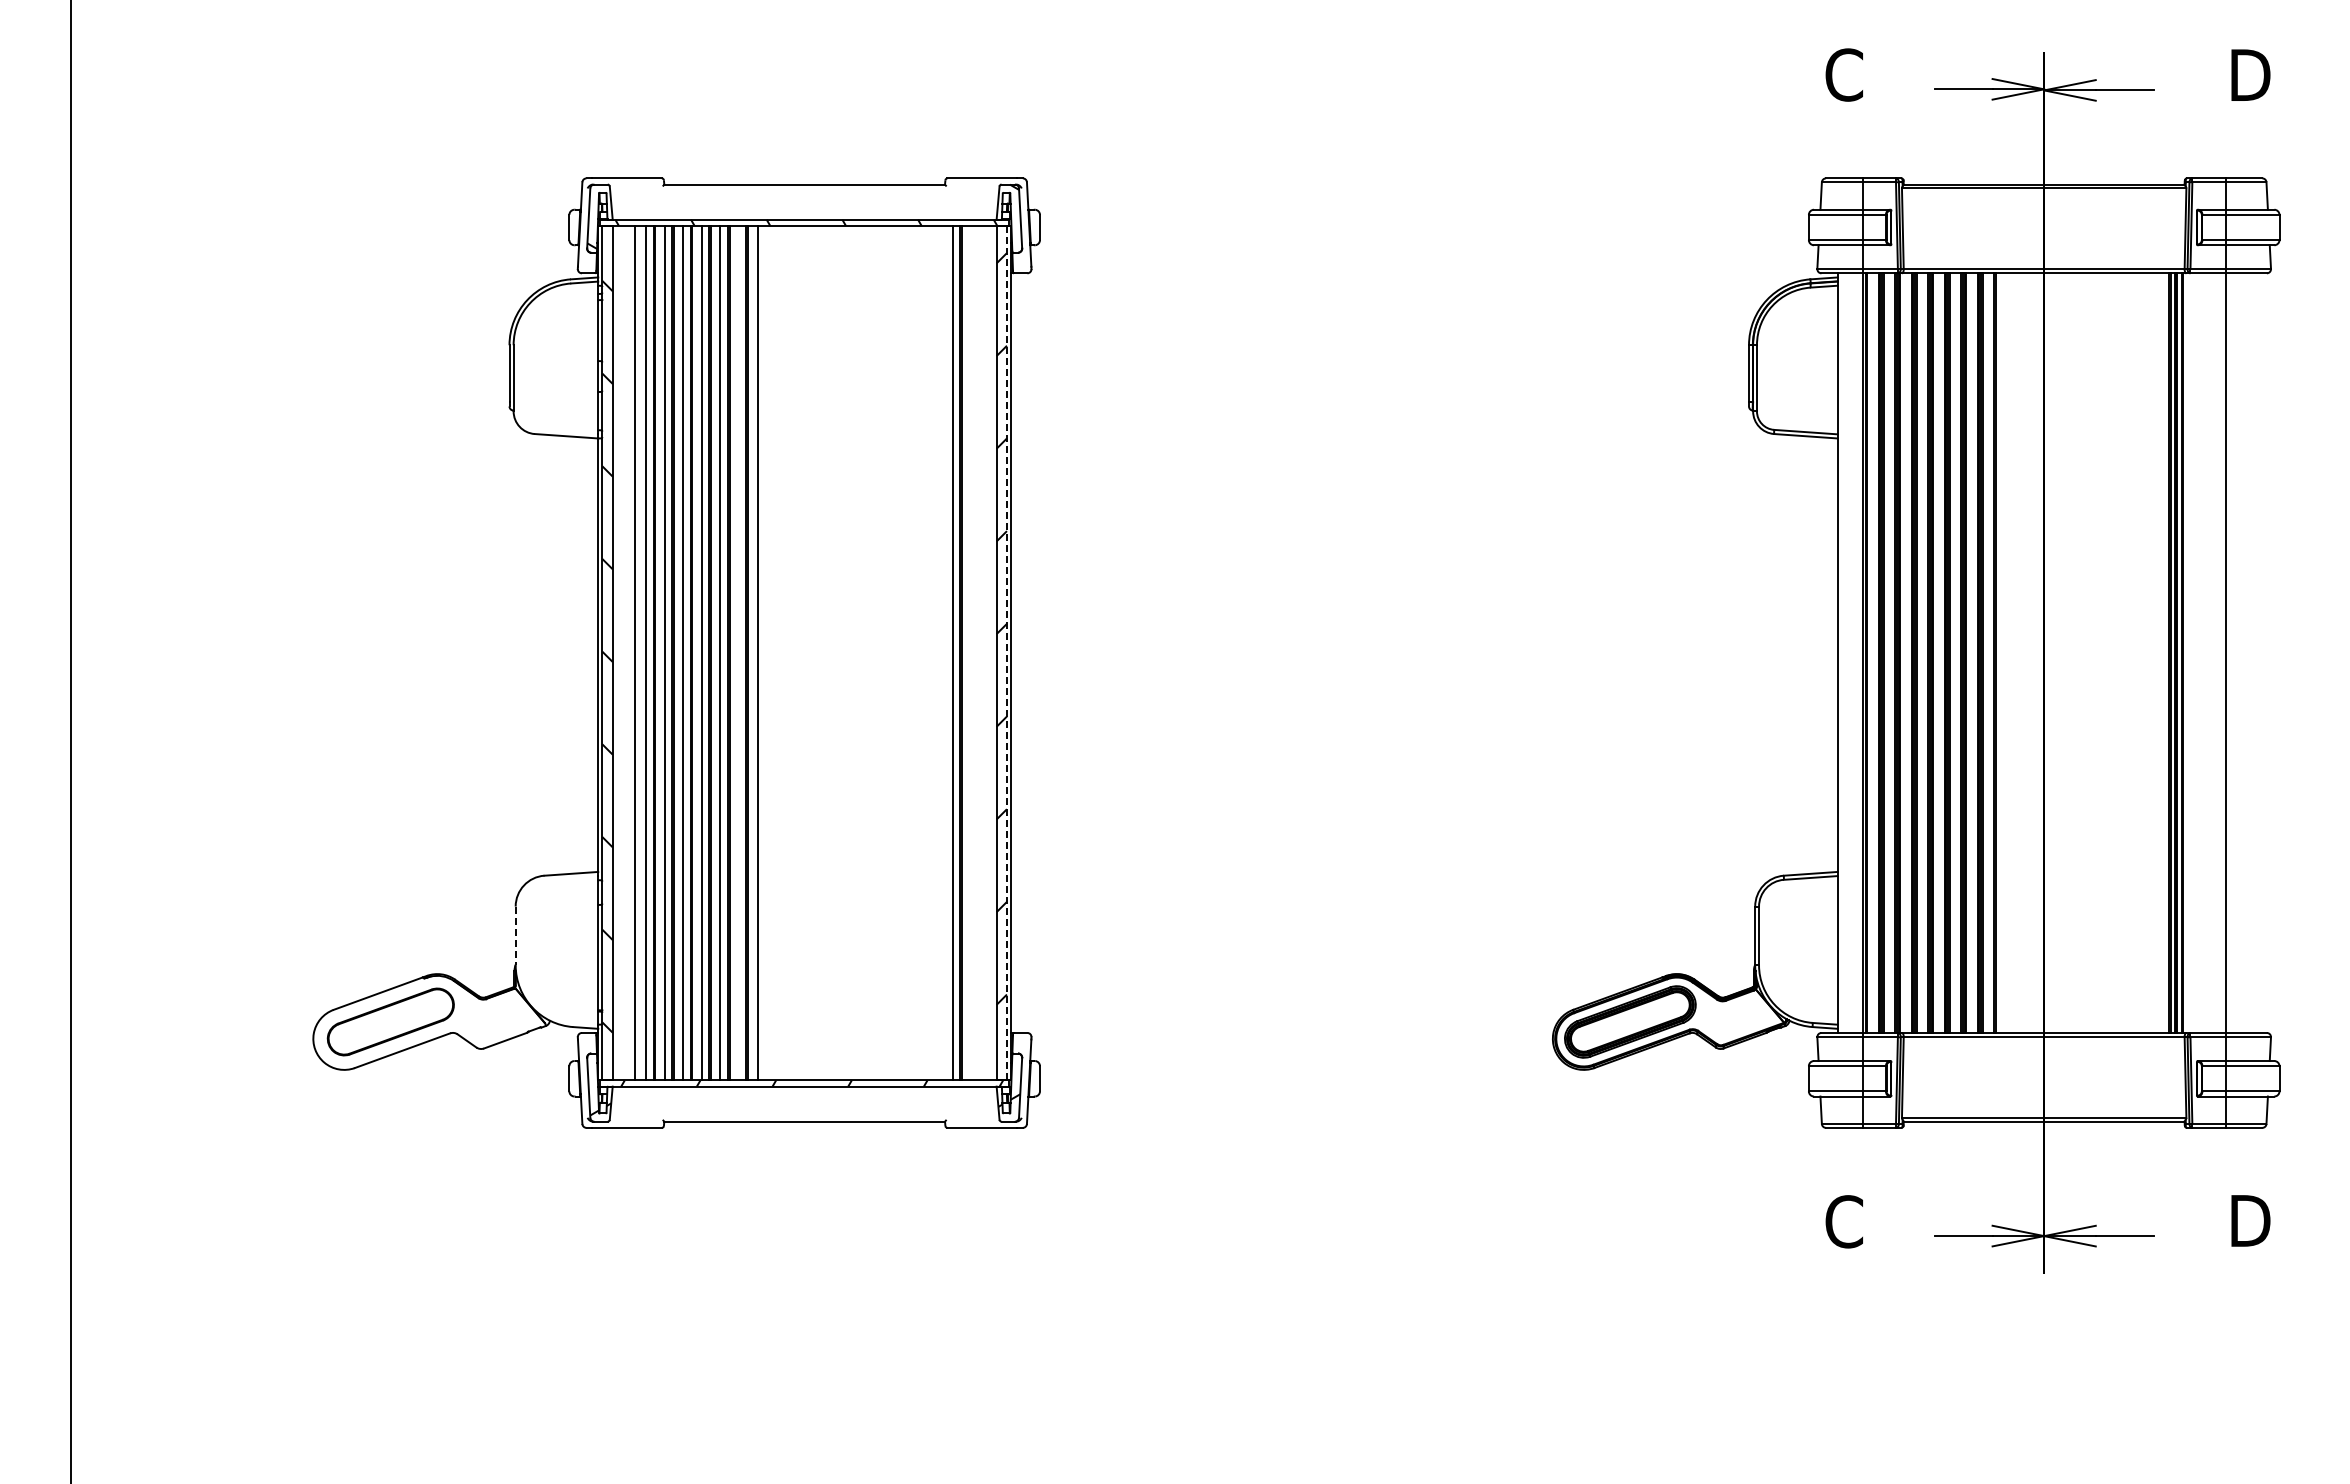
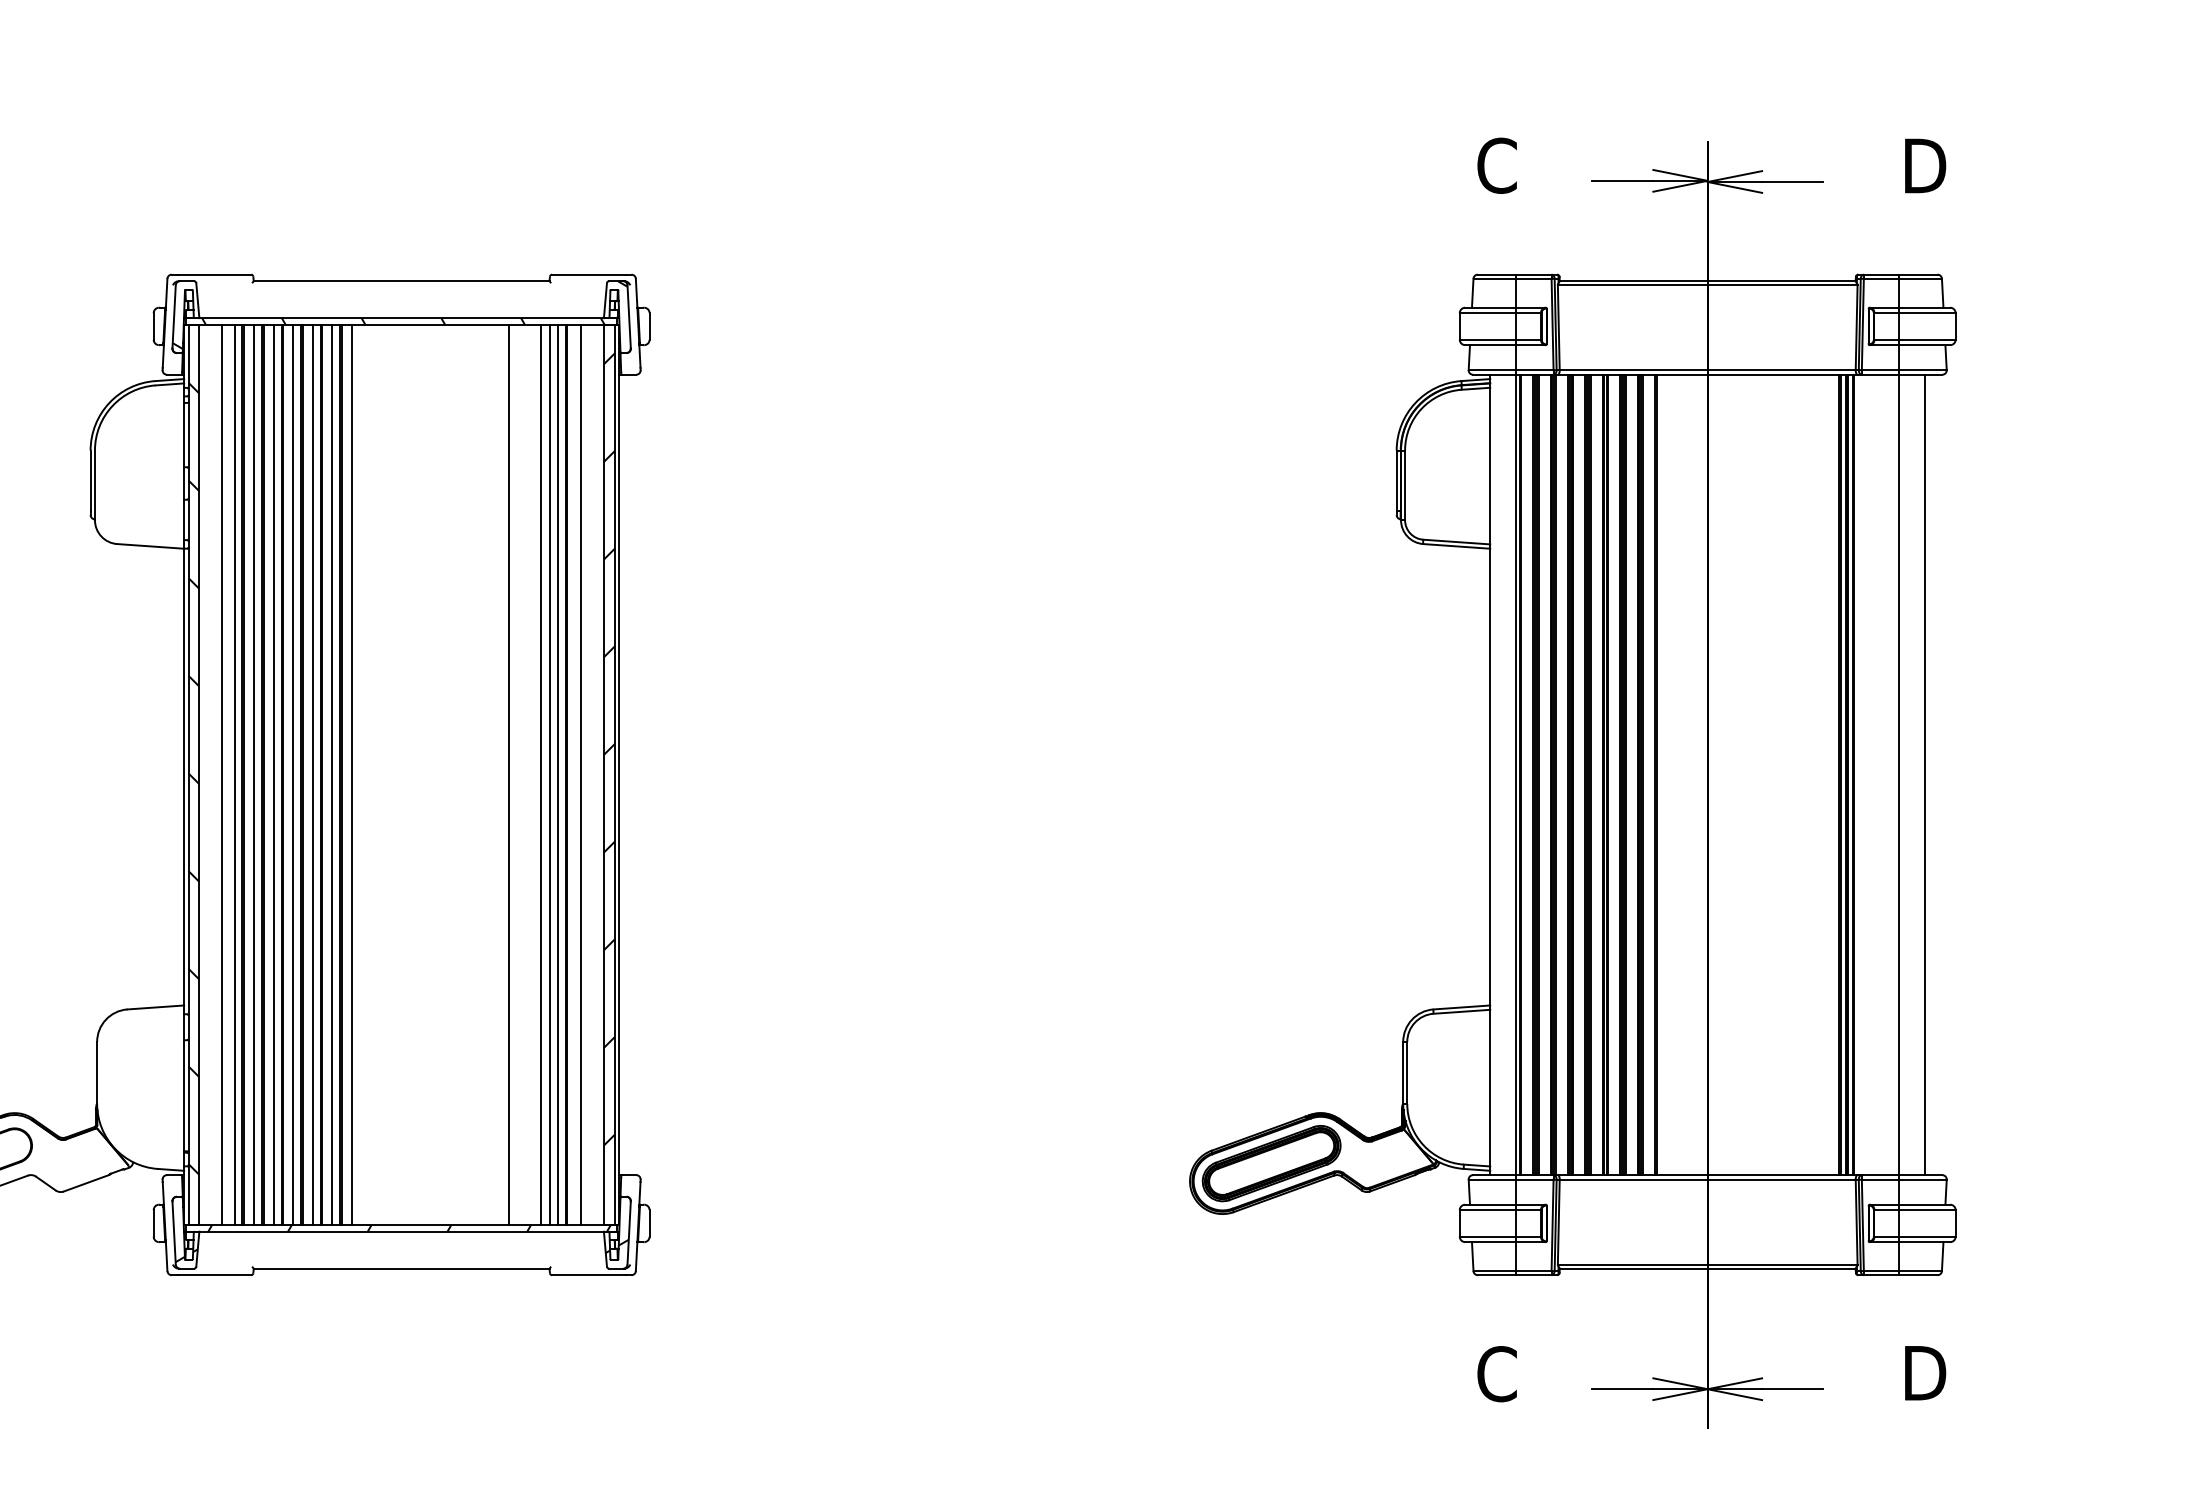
line: (739, 652) -> (332, 774), added
line: (906, 652) -> (508, 774), added
line: (936, 652) -> (540, 774), added
line: (945, 652) -> (550, 774), added
line: (974, 652) -> (580, 774), added
line: (1006, 652) -> (614, 774), dashed -> solid
line: (2250, 652) -> (1925, 774), added
line: (515, 936) -> (96, 1073), dashed -> solid

